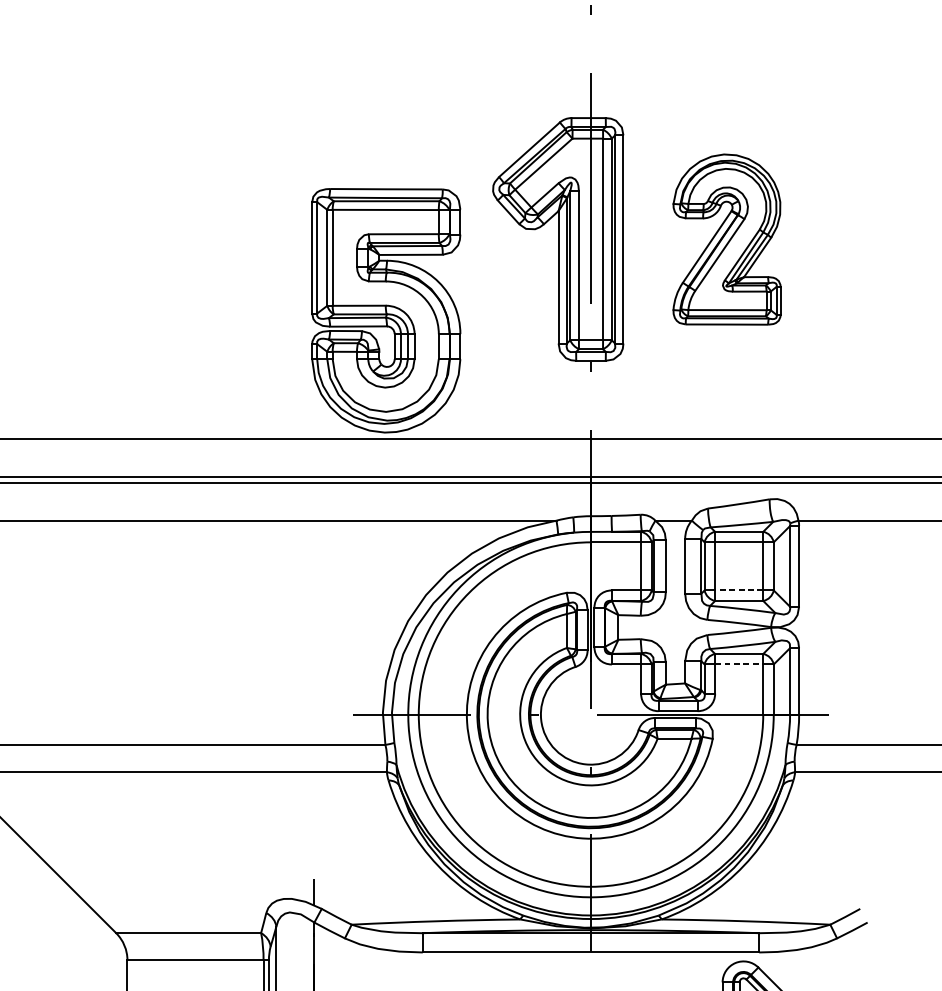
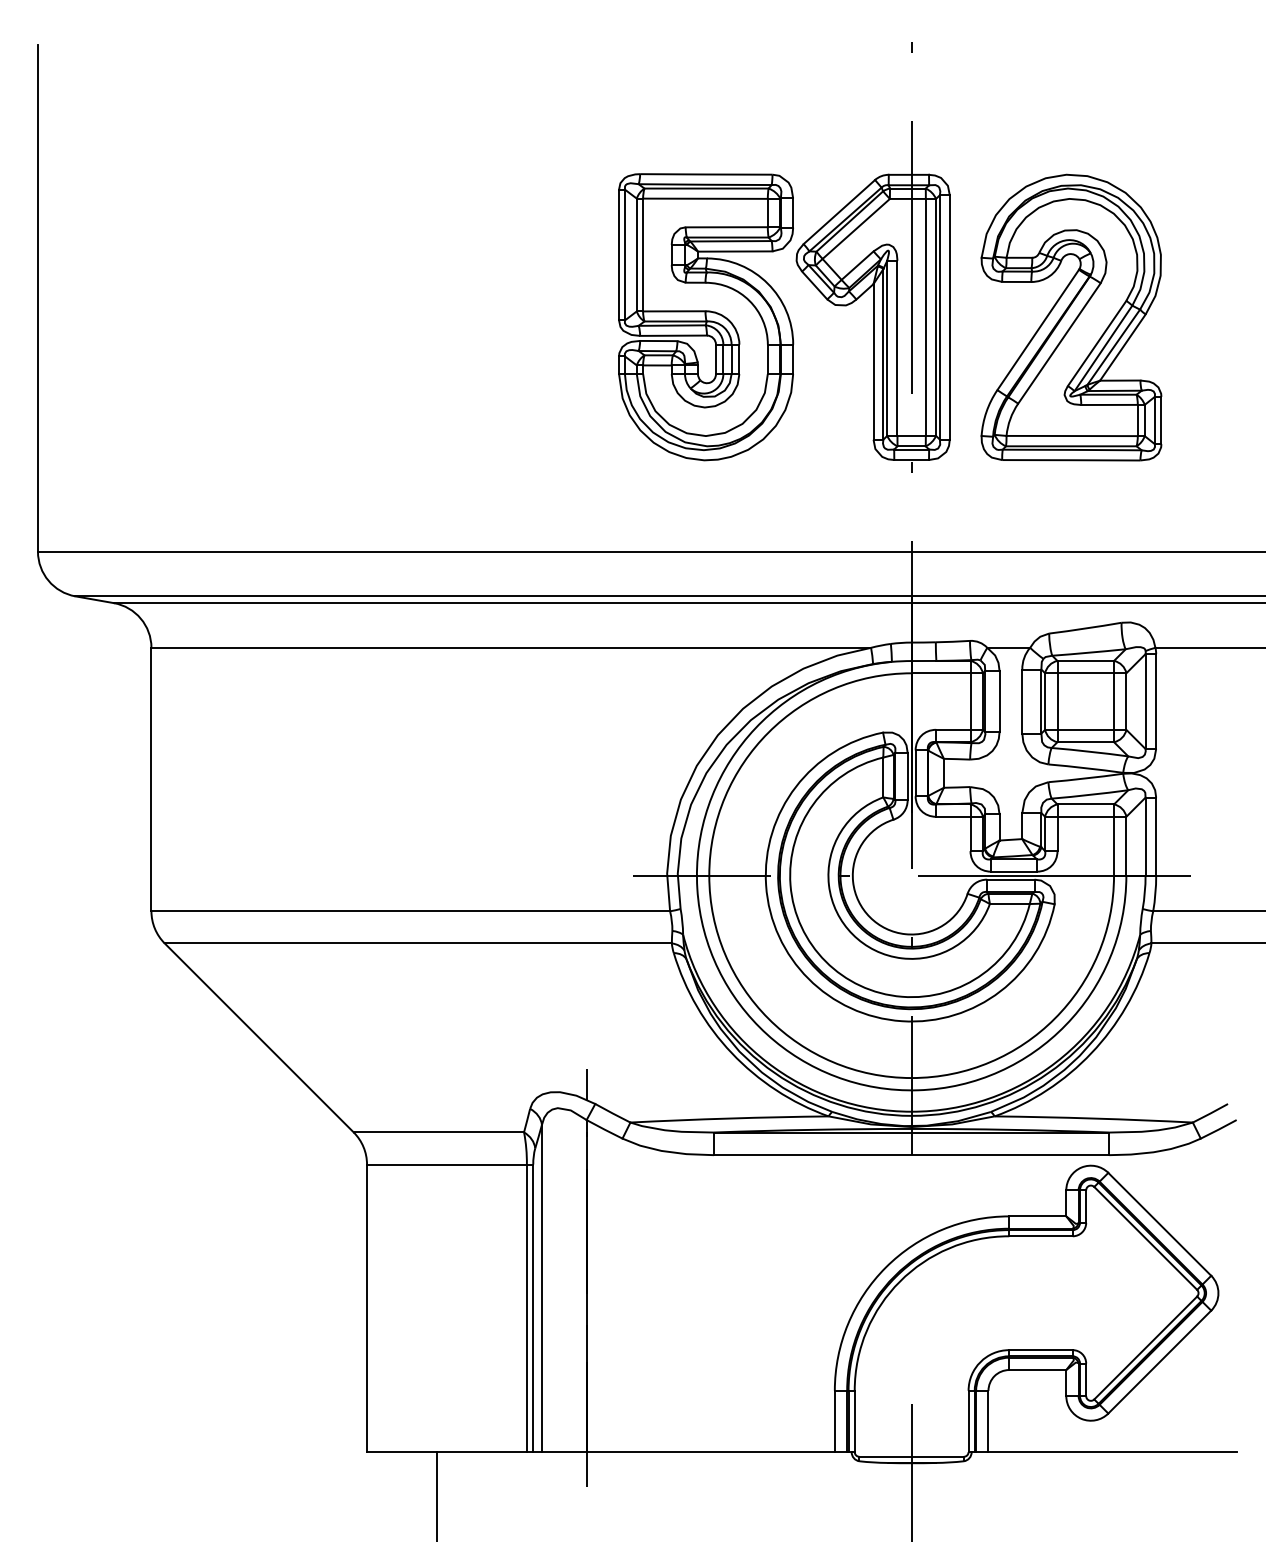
part: (727, 239) -> (1071, 317), size x1.43
part: (386, 311) -> (706, 317), moved
line: (738, 590) -> (1085, 729), dashed -> solid
line: (739, 664) -> (1086, 816), dashed -> solid

